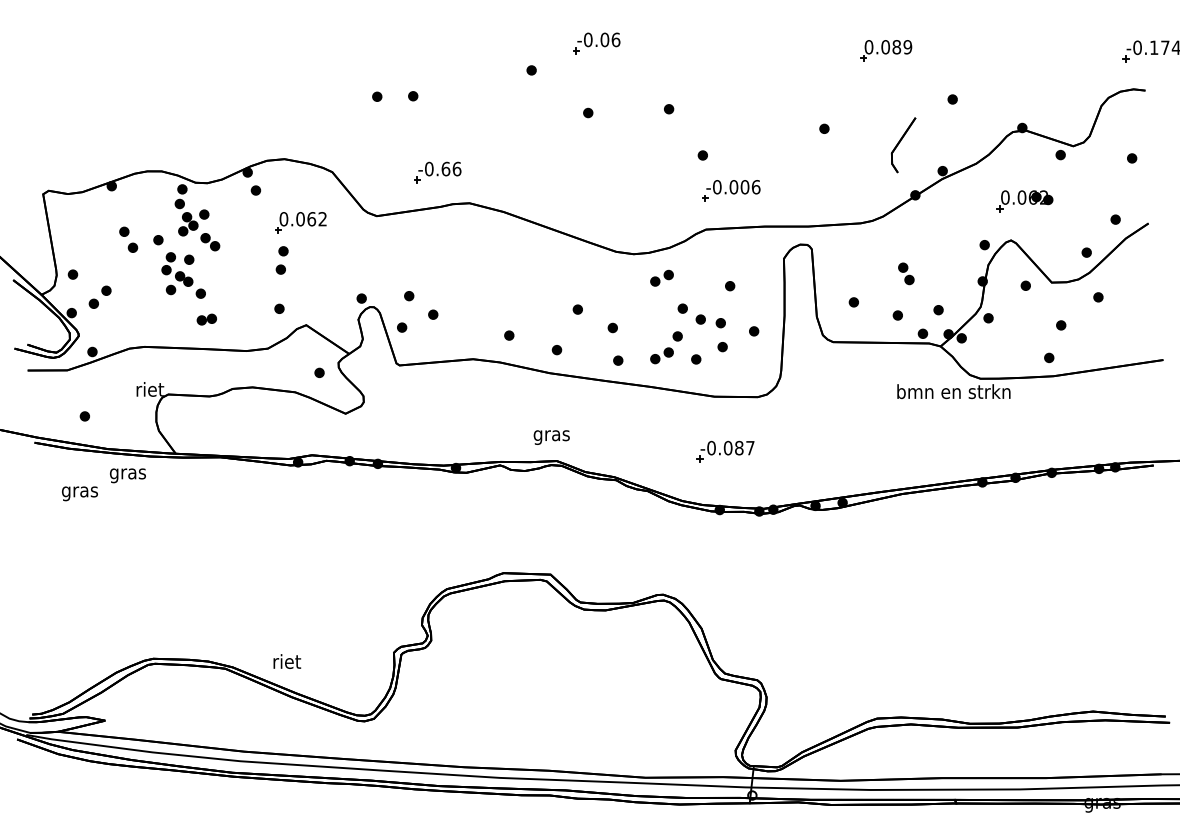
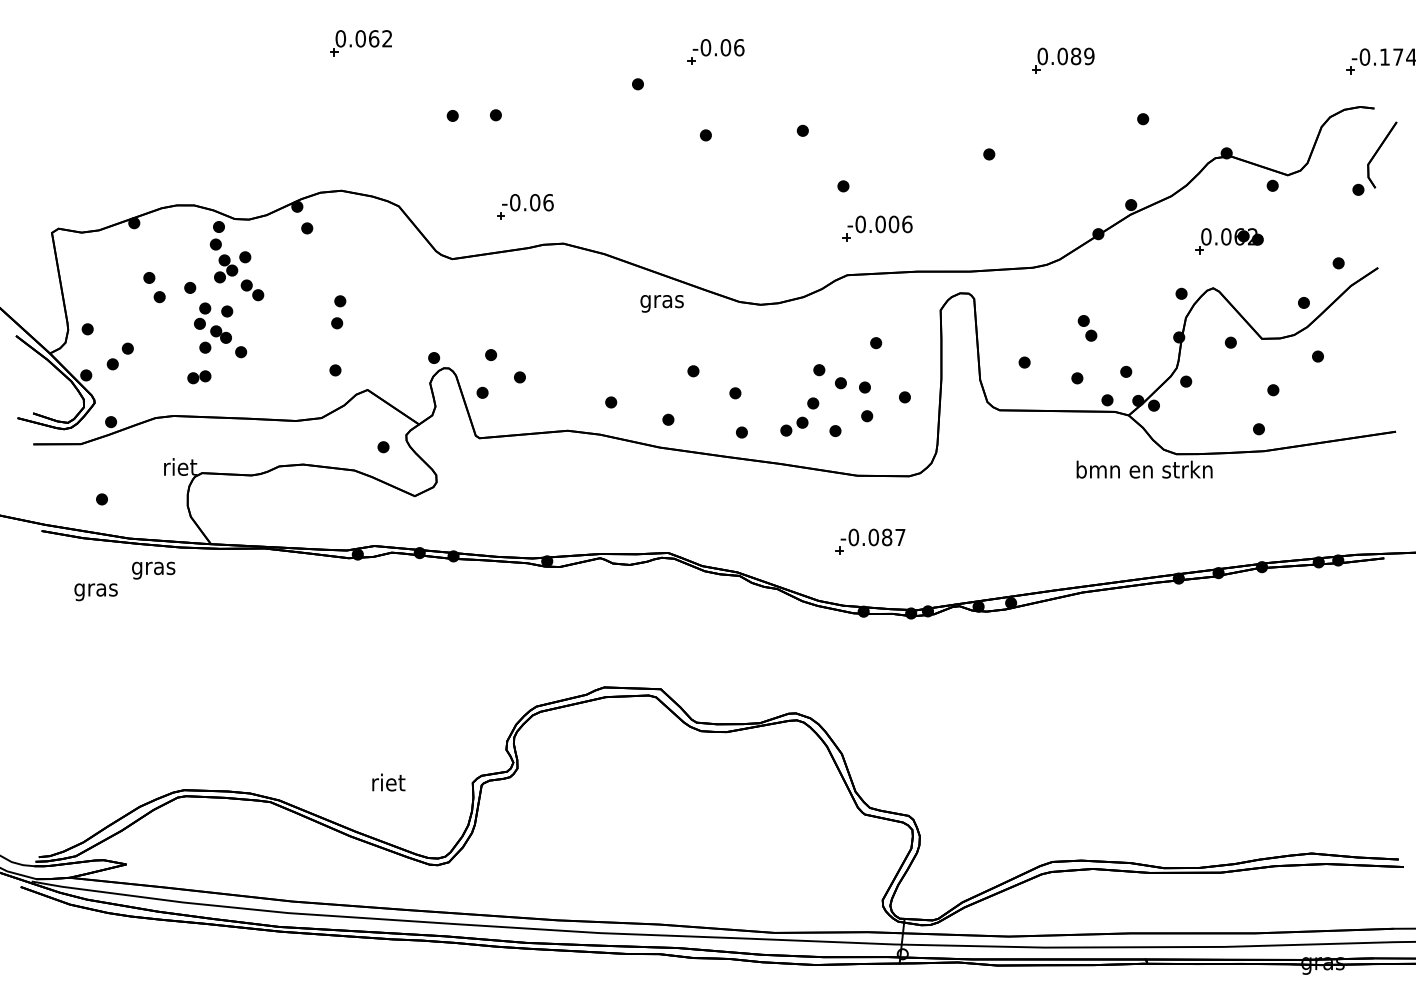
part: (903, 144) -> (1382, 154), moved
text: (446, 168) -> (535, 202), -0.66 -> -0.06
part: (300, 223) -> (360, 43), moved
part: (662, 278) -> (794, 333), removed
part: (207, 319) -> (199, 377), moved
text: (551, 437) -> (661, 303), moved
text: (287, 661) -> (388, 782), moved

